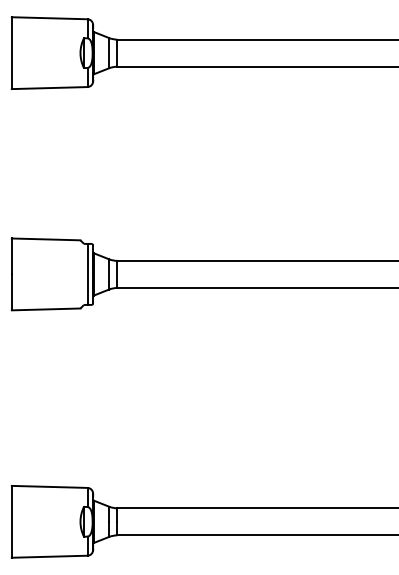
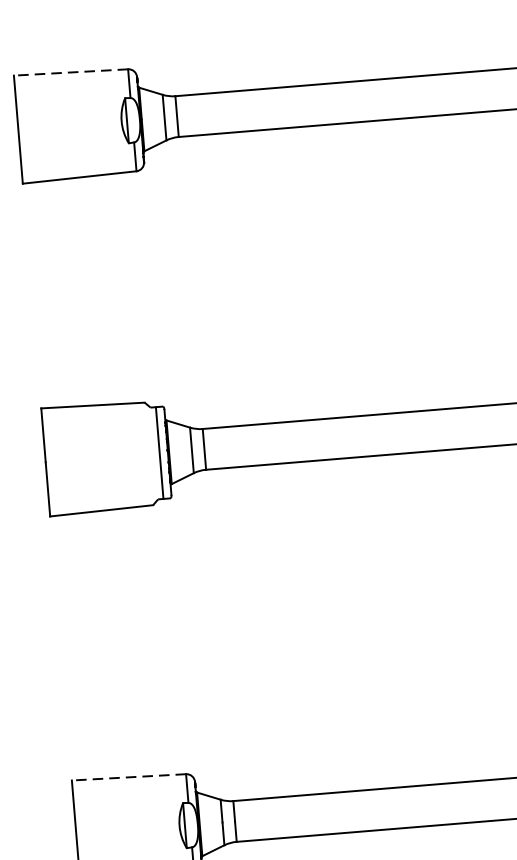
line: (49, 18) -> (70, 72), solid -> dashed
line: (49, 486) -> (128, 776), solid -> dashed

